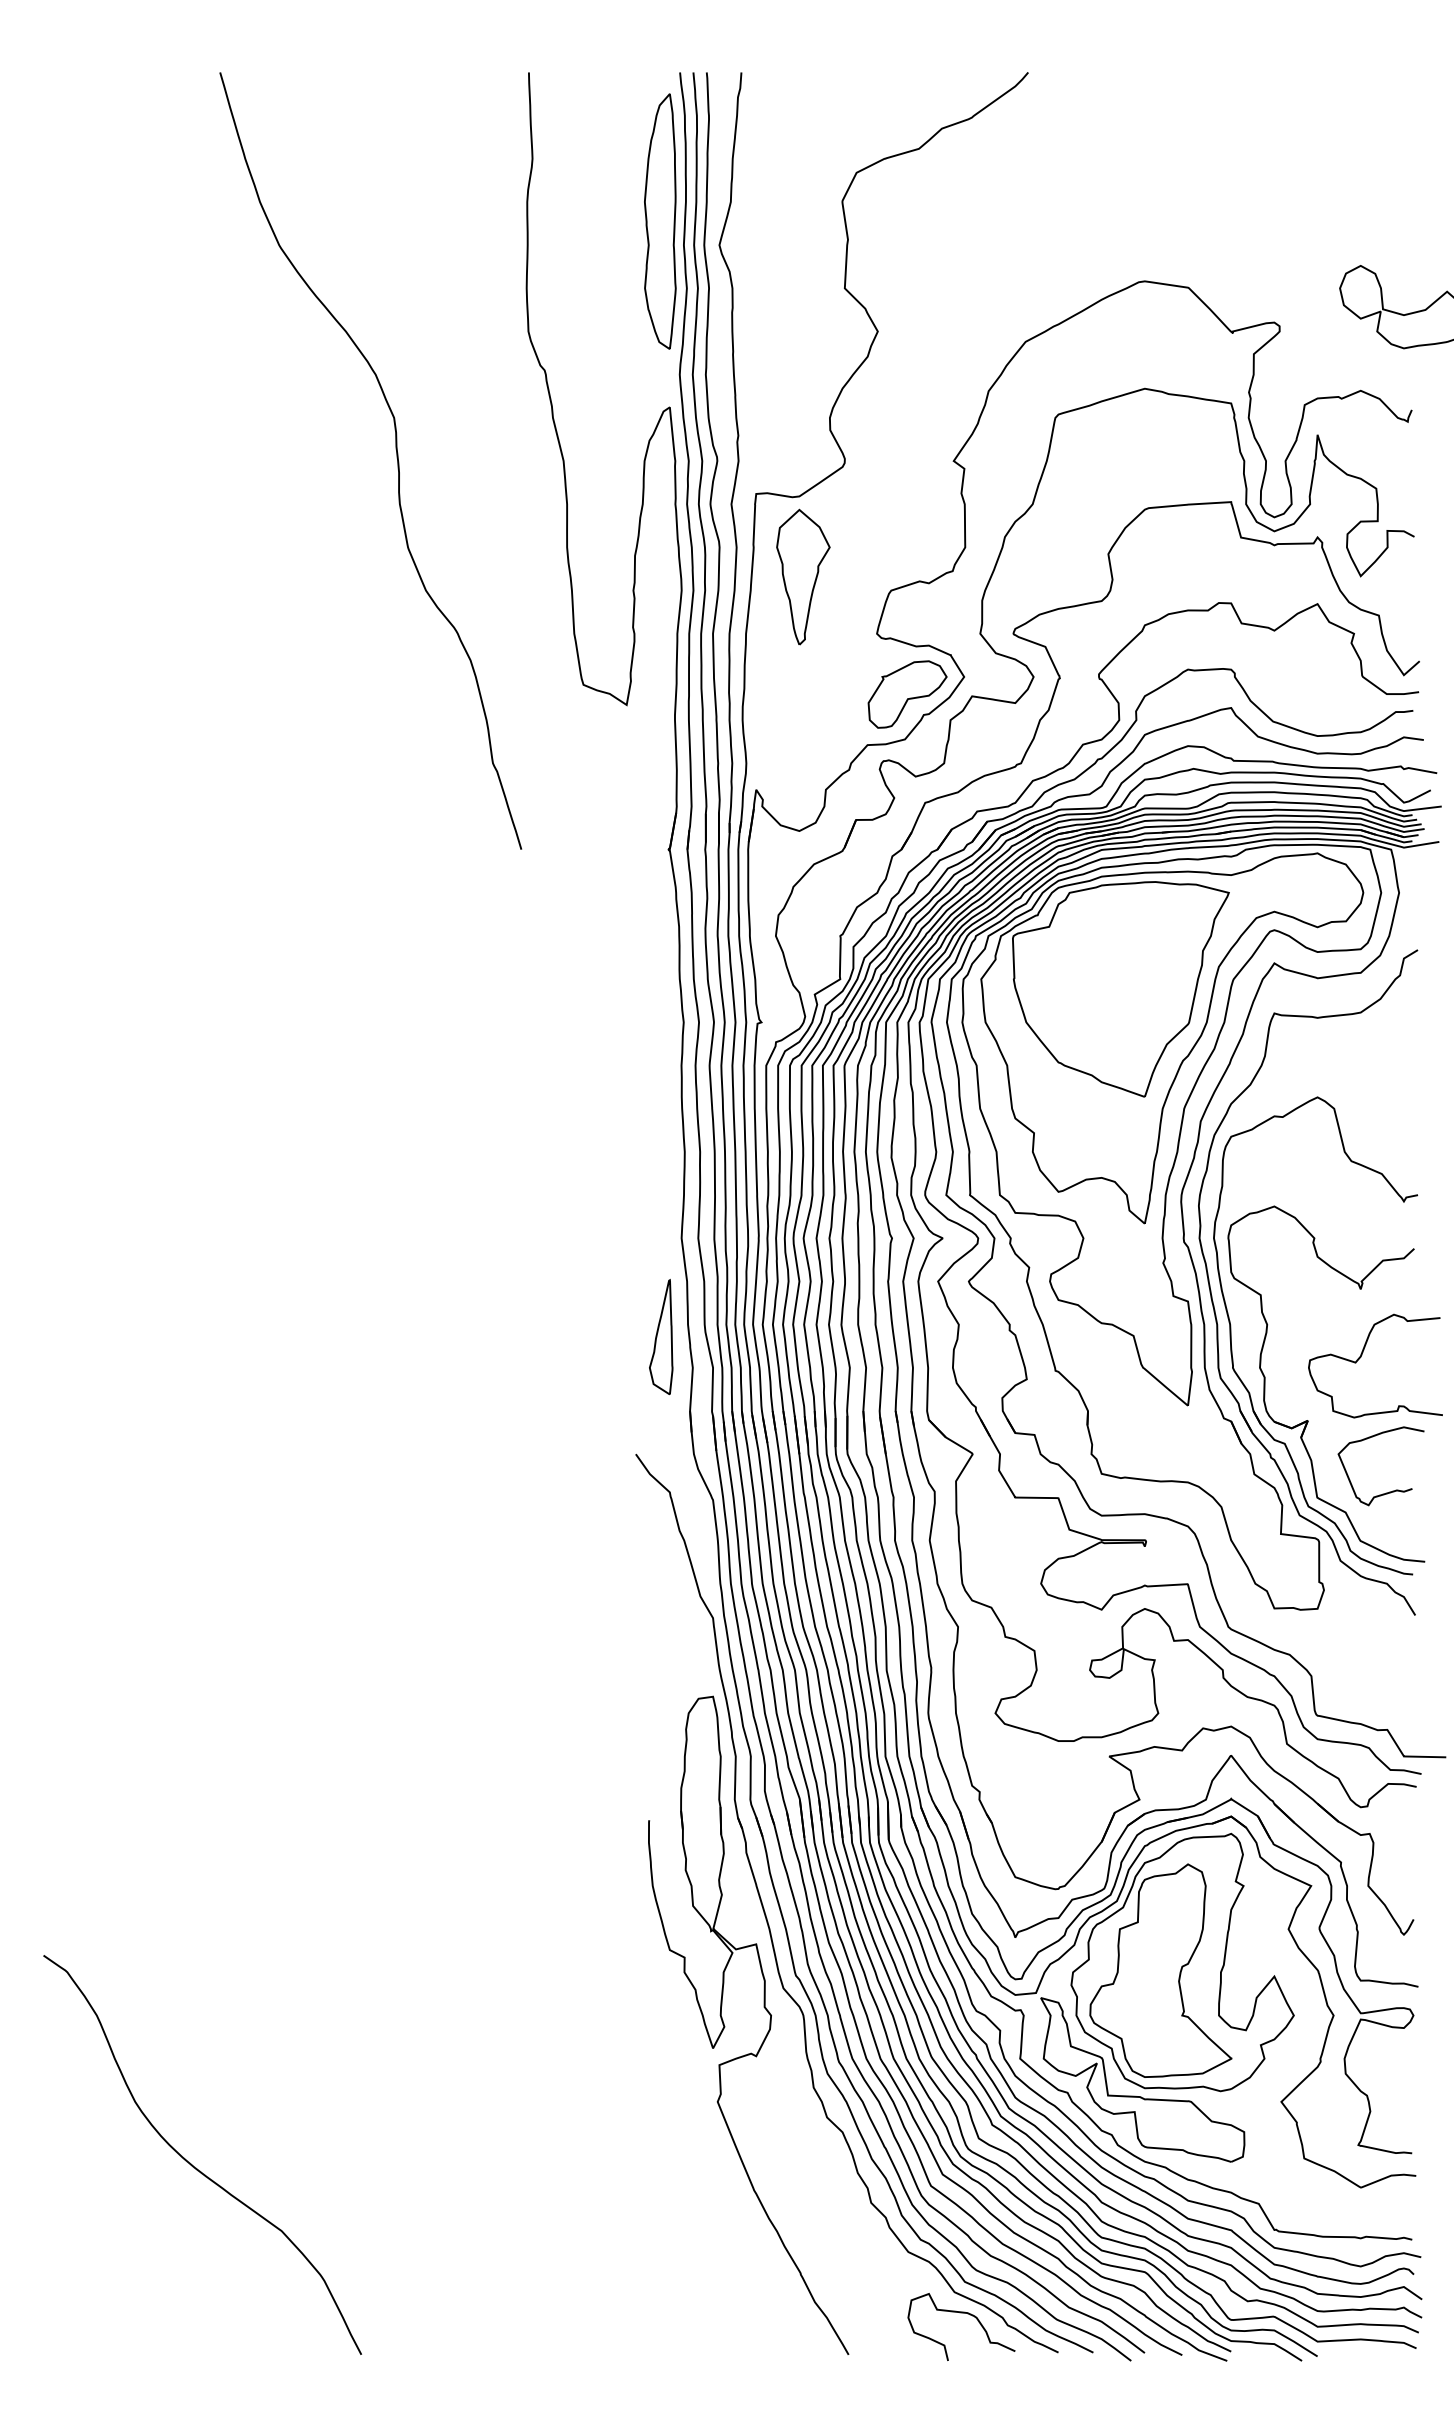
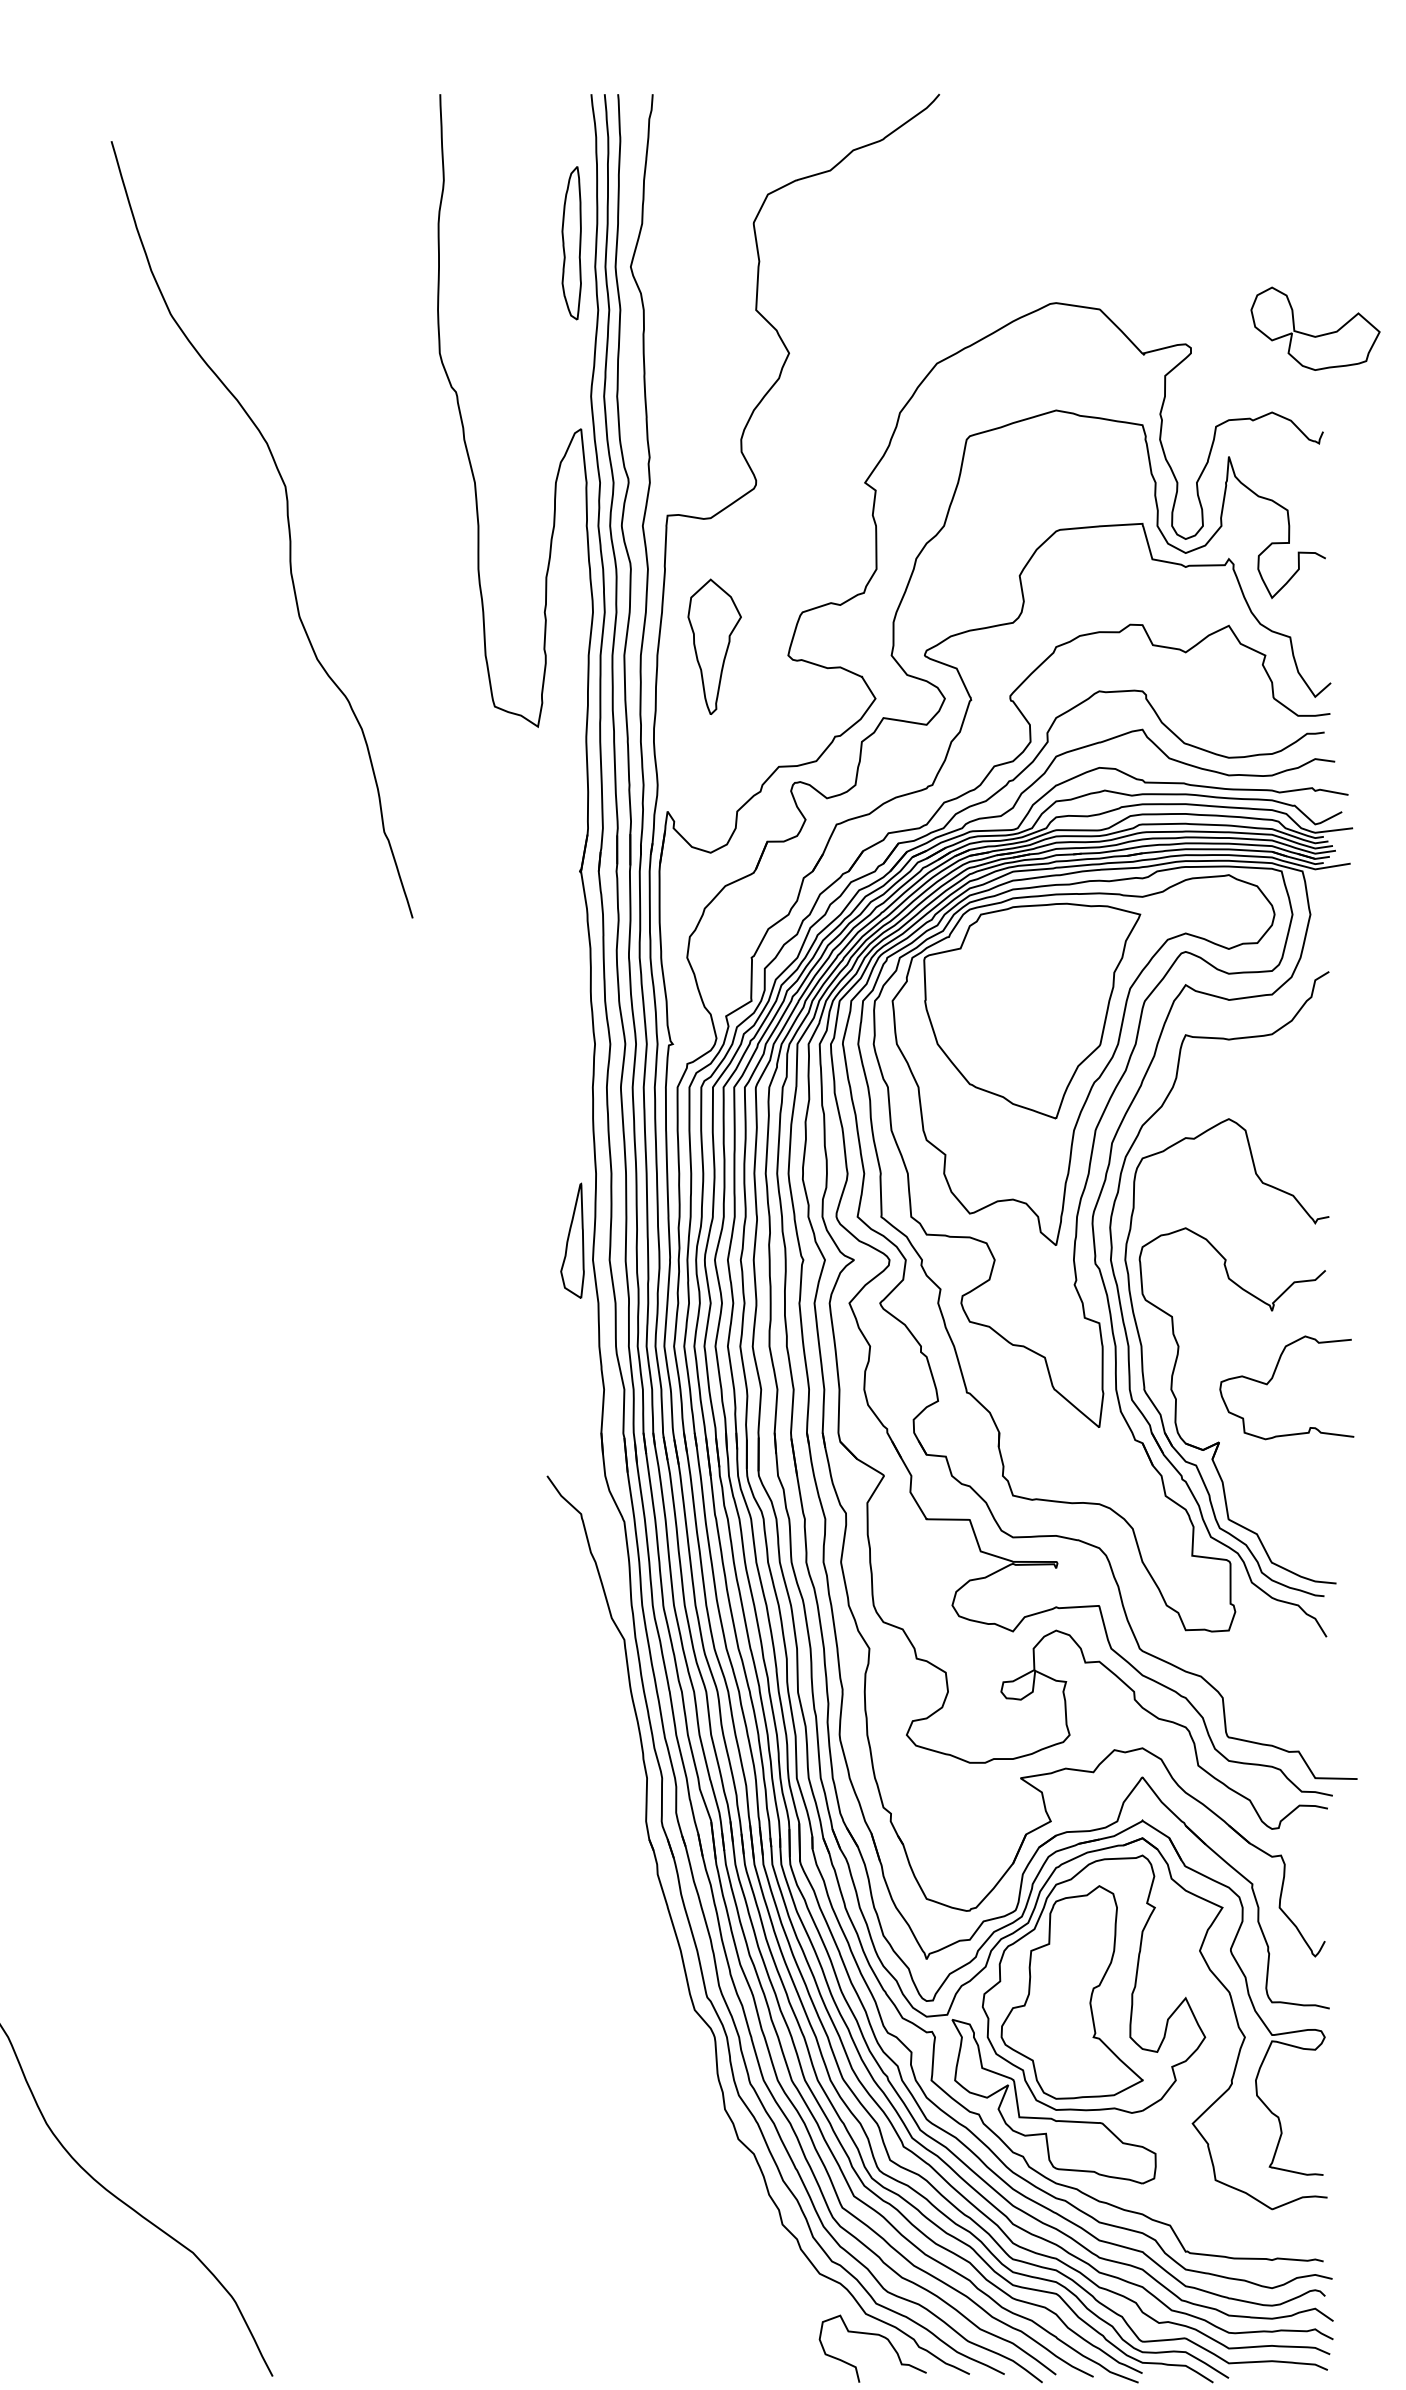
part: (660, 221) -> (571, 243), size x0.6
curve: (396, 458) -> (287, 527), moved
part: (803, 576) -> (714, 646), moved
part: (907, 694) -> (818, 716), removed
part: (661, 1337) -> (572, 1241), moved
curve: (1389, 1491) -> (1300, 1513), removed
part: (766, 2033) -> (677, 2055), removed

